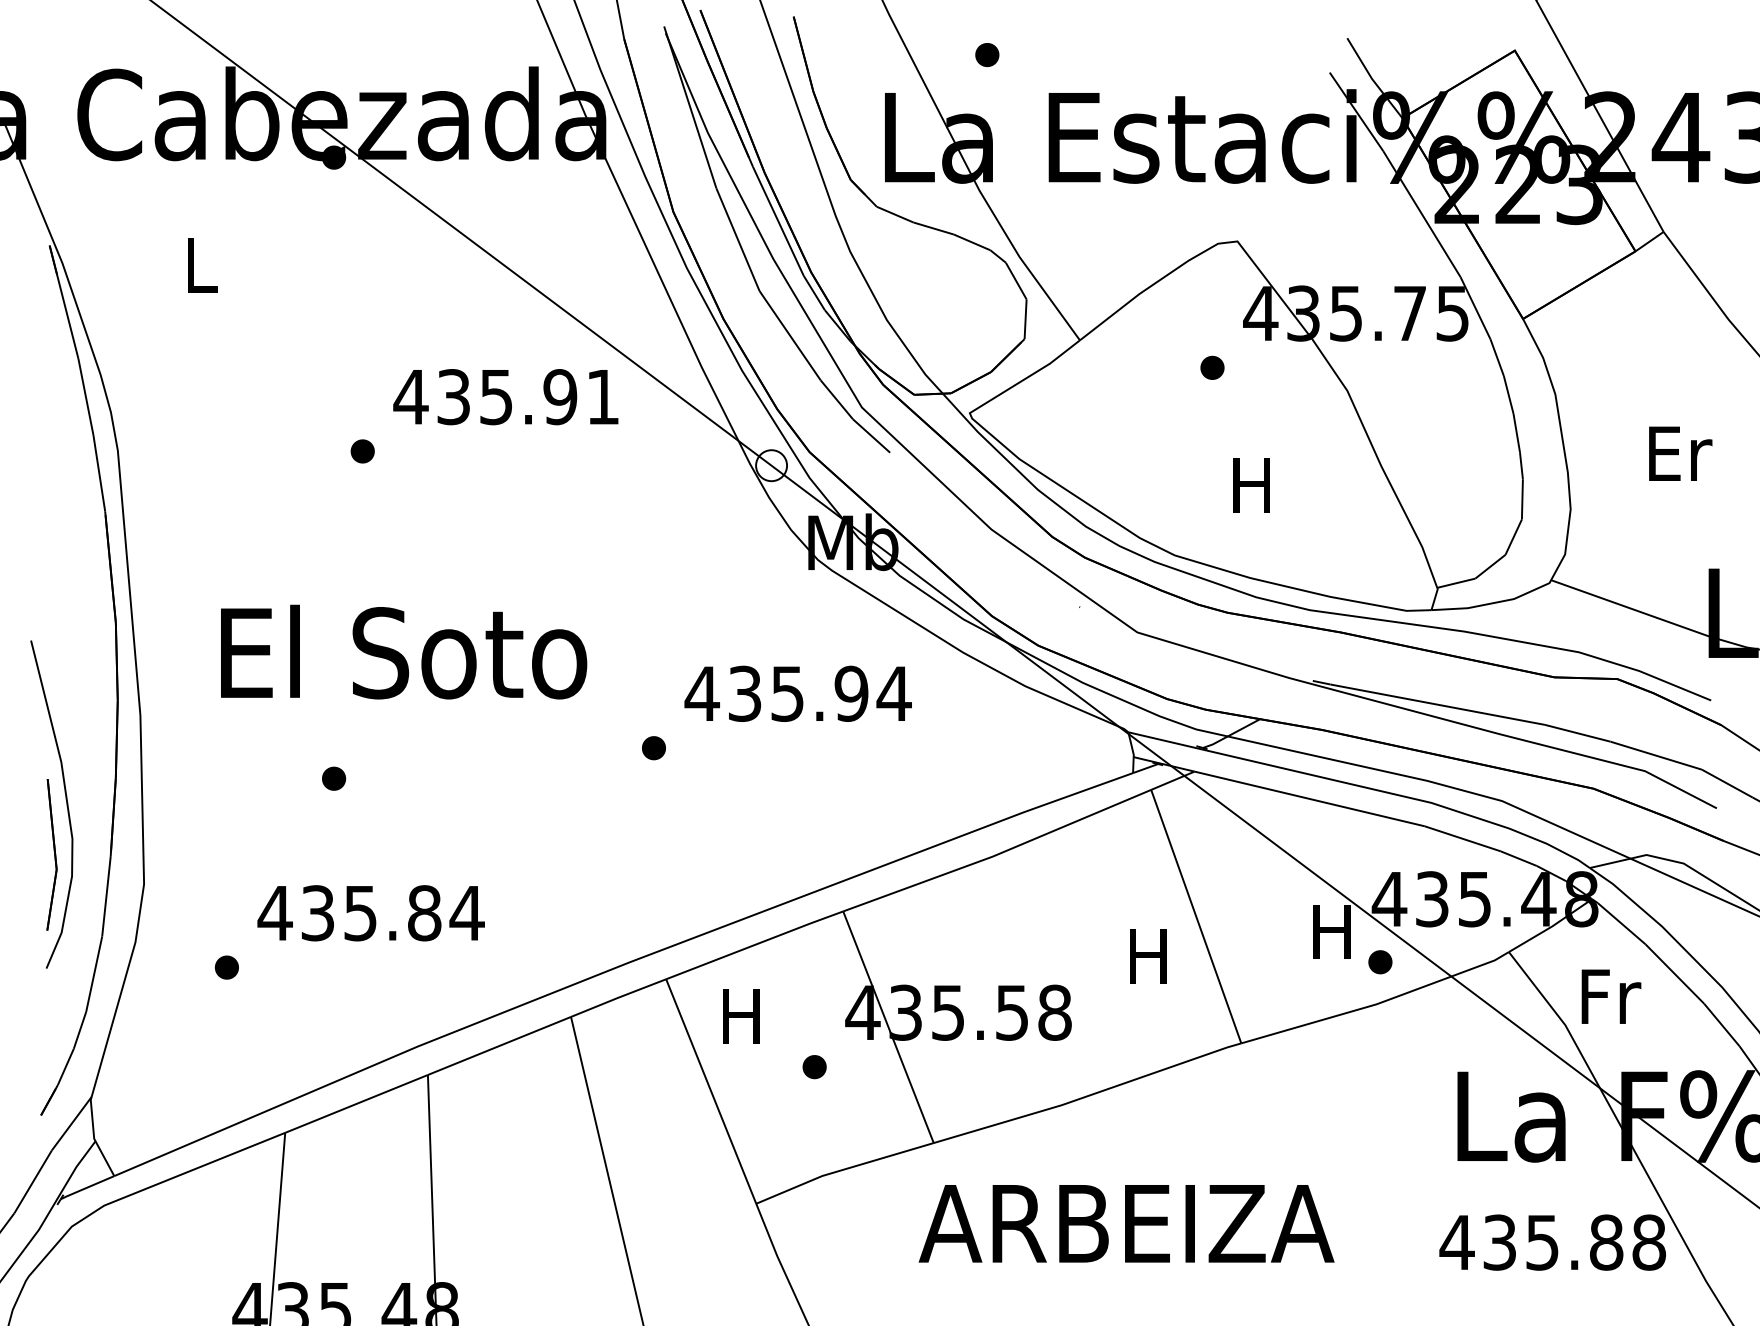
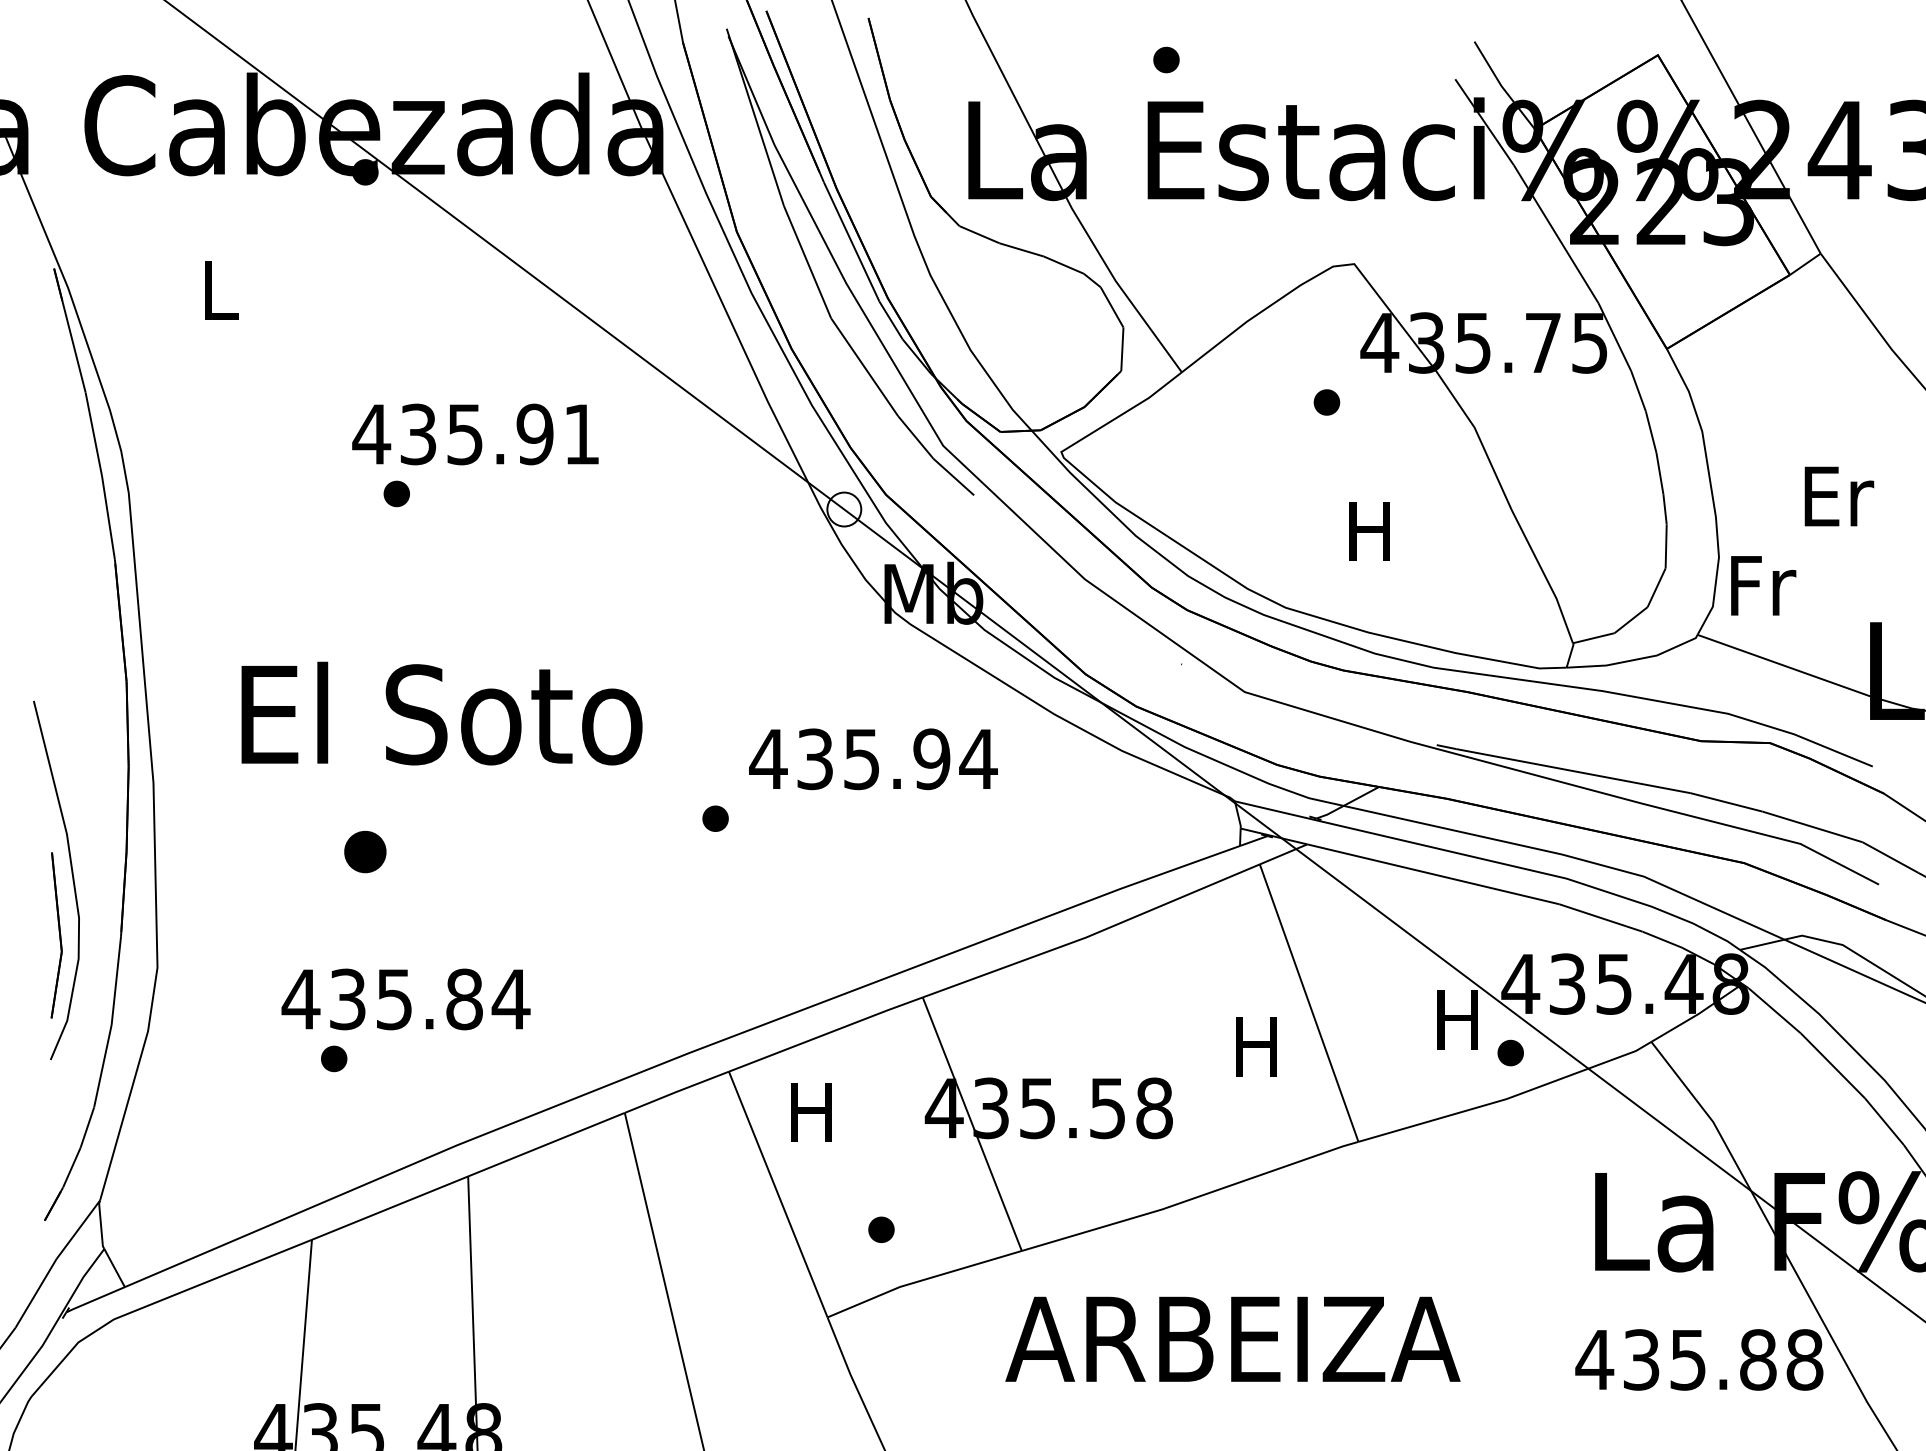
part: (987, 54) -> (1166, 59), moved
text: (505, 397) -> (475, 434), moved
part: (334, 779) -> (365, 852), size x1.6
part: (227, 967) -> (334, 1058), moved
text: (1611, 996) -> (1763, 585), moved
part: (814, 1066) -> (881, 1229), moved

